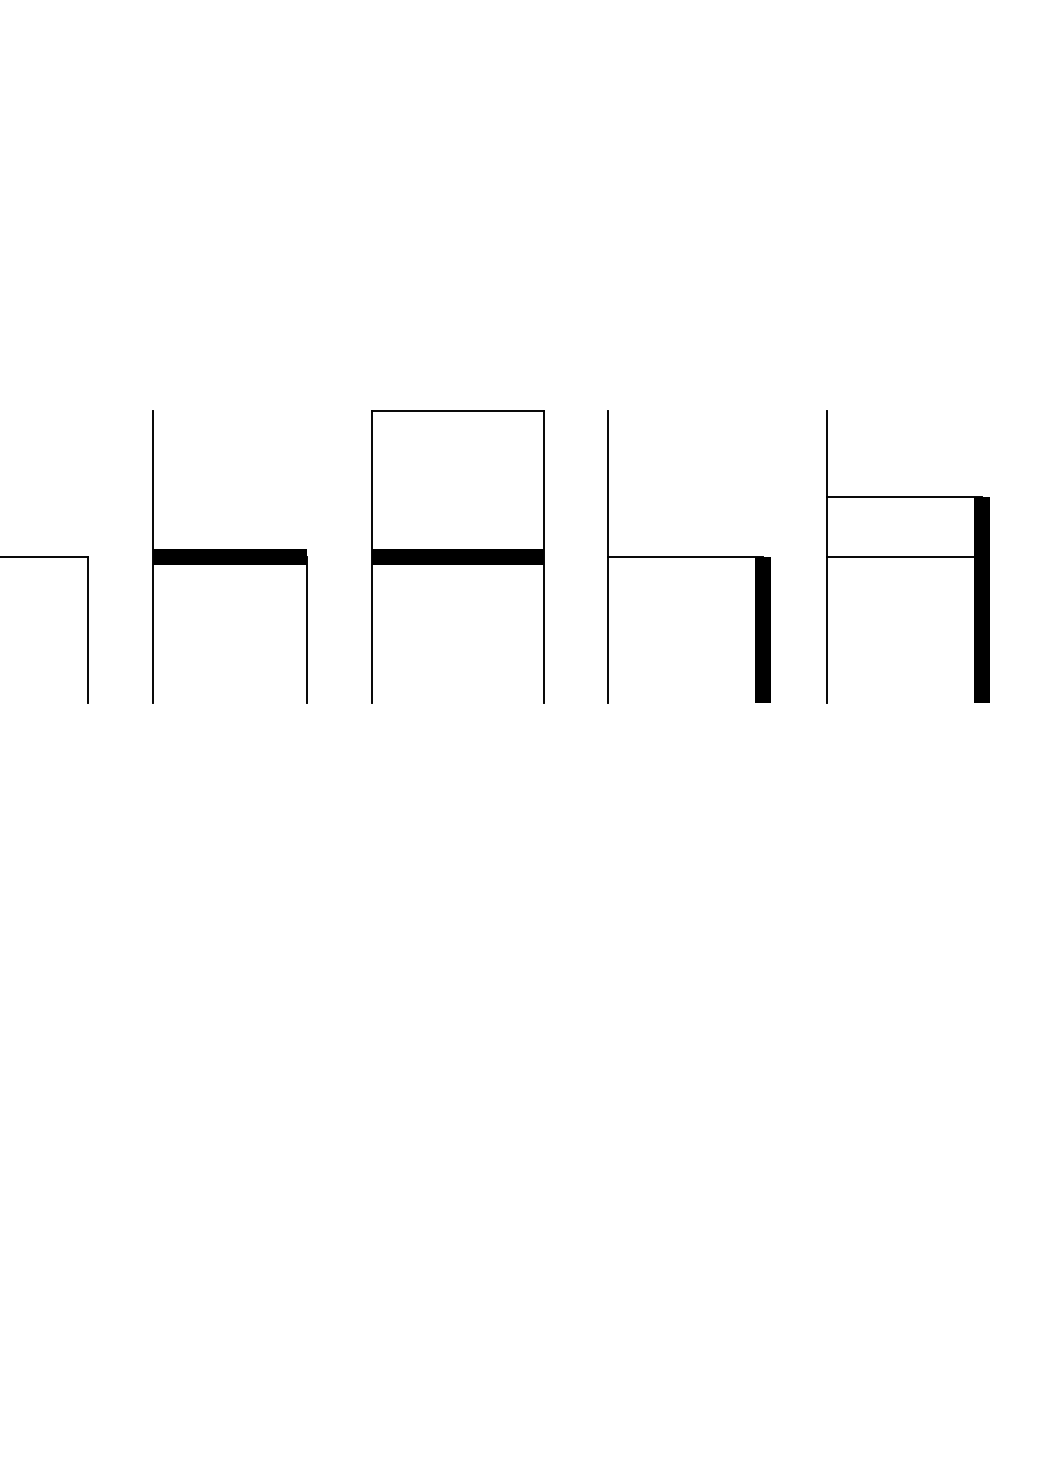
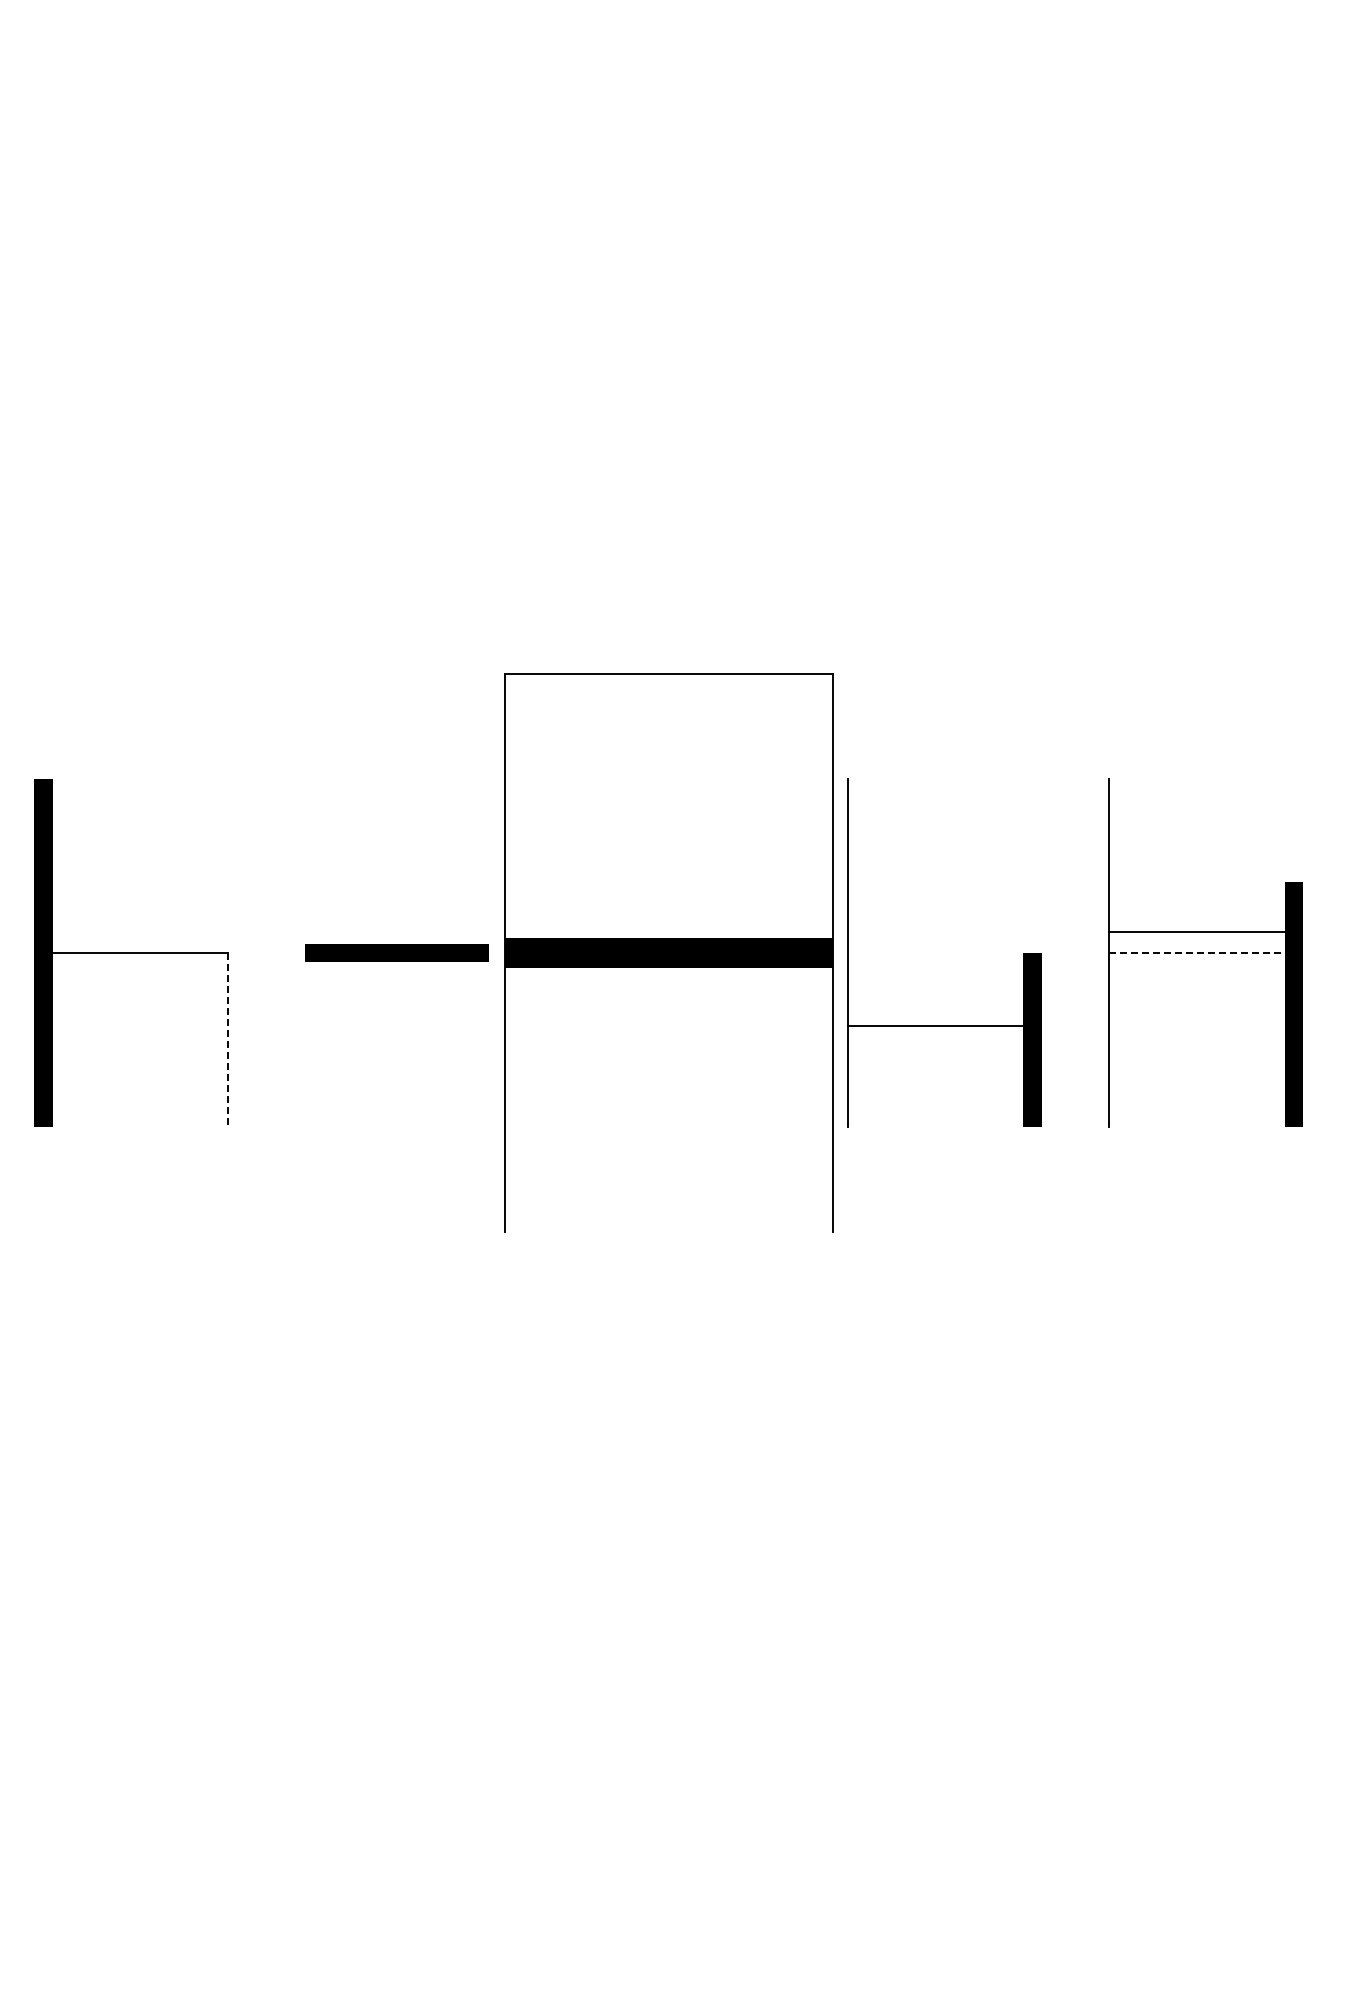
line: (904, 497) -> (1201, 932), moved
line: (152, 556) -> (304, 952), removed
part: (457, 556) -> (668, 952), size x1.6
line: (684, 557) -> (939, 1026), moved
line: (905, 557) -> (1202, 953), solid -> dashed
line: (87, 630) -> (227, 1040), solid -> dashed
line: (307, 630) -> (489, 1040), removed

